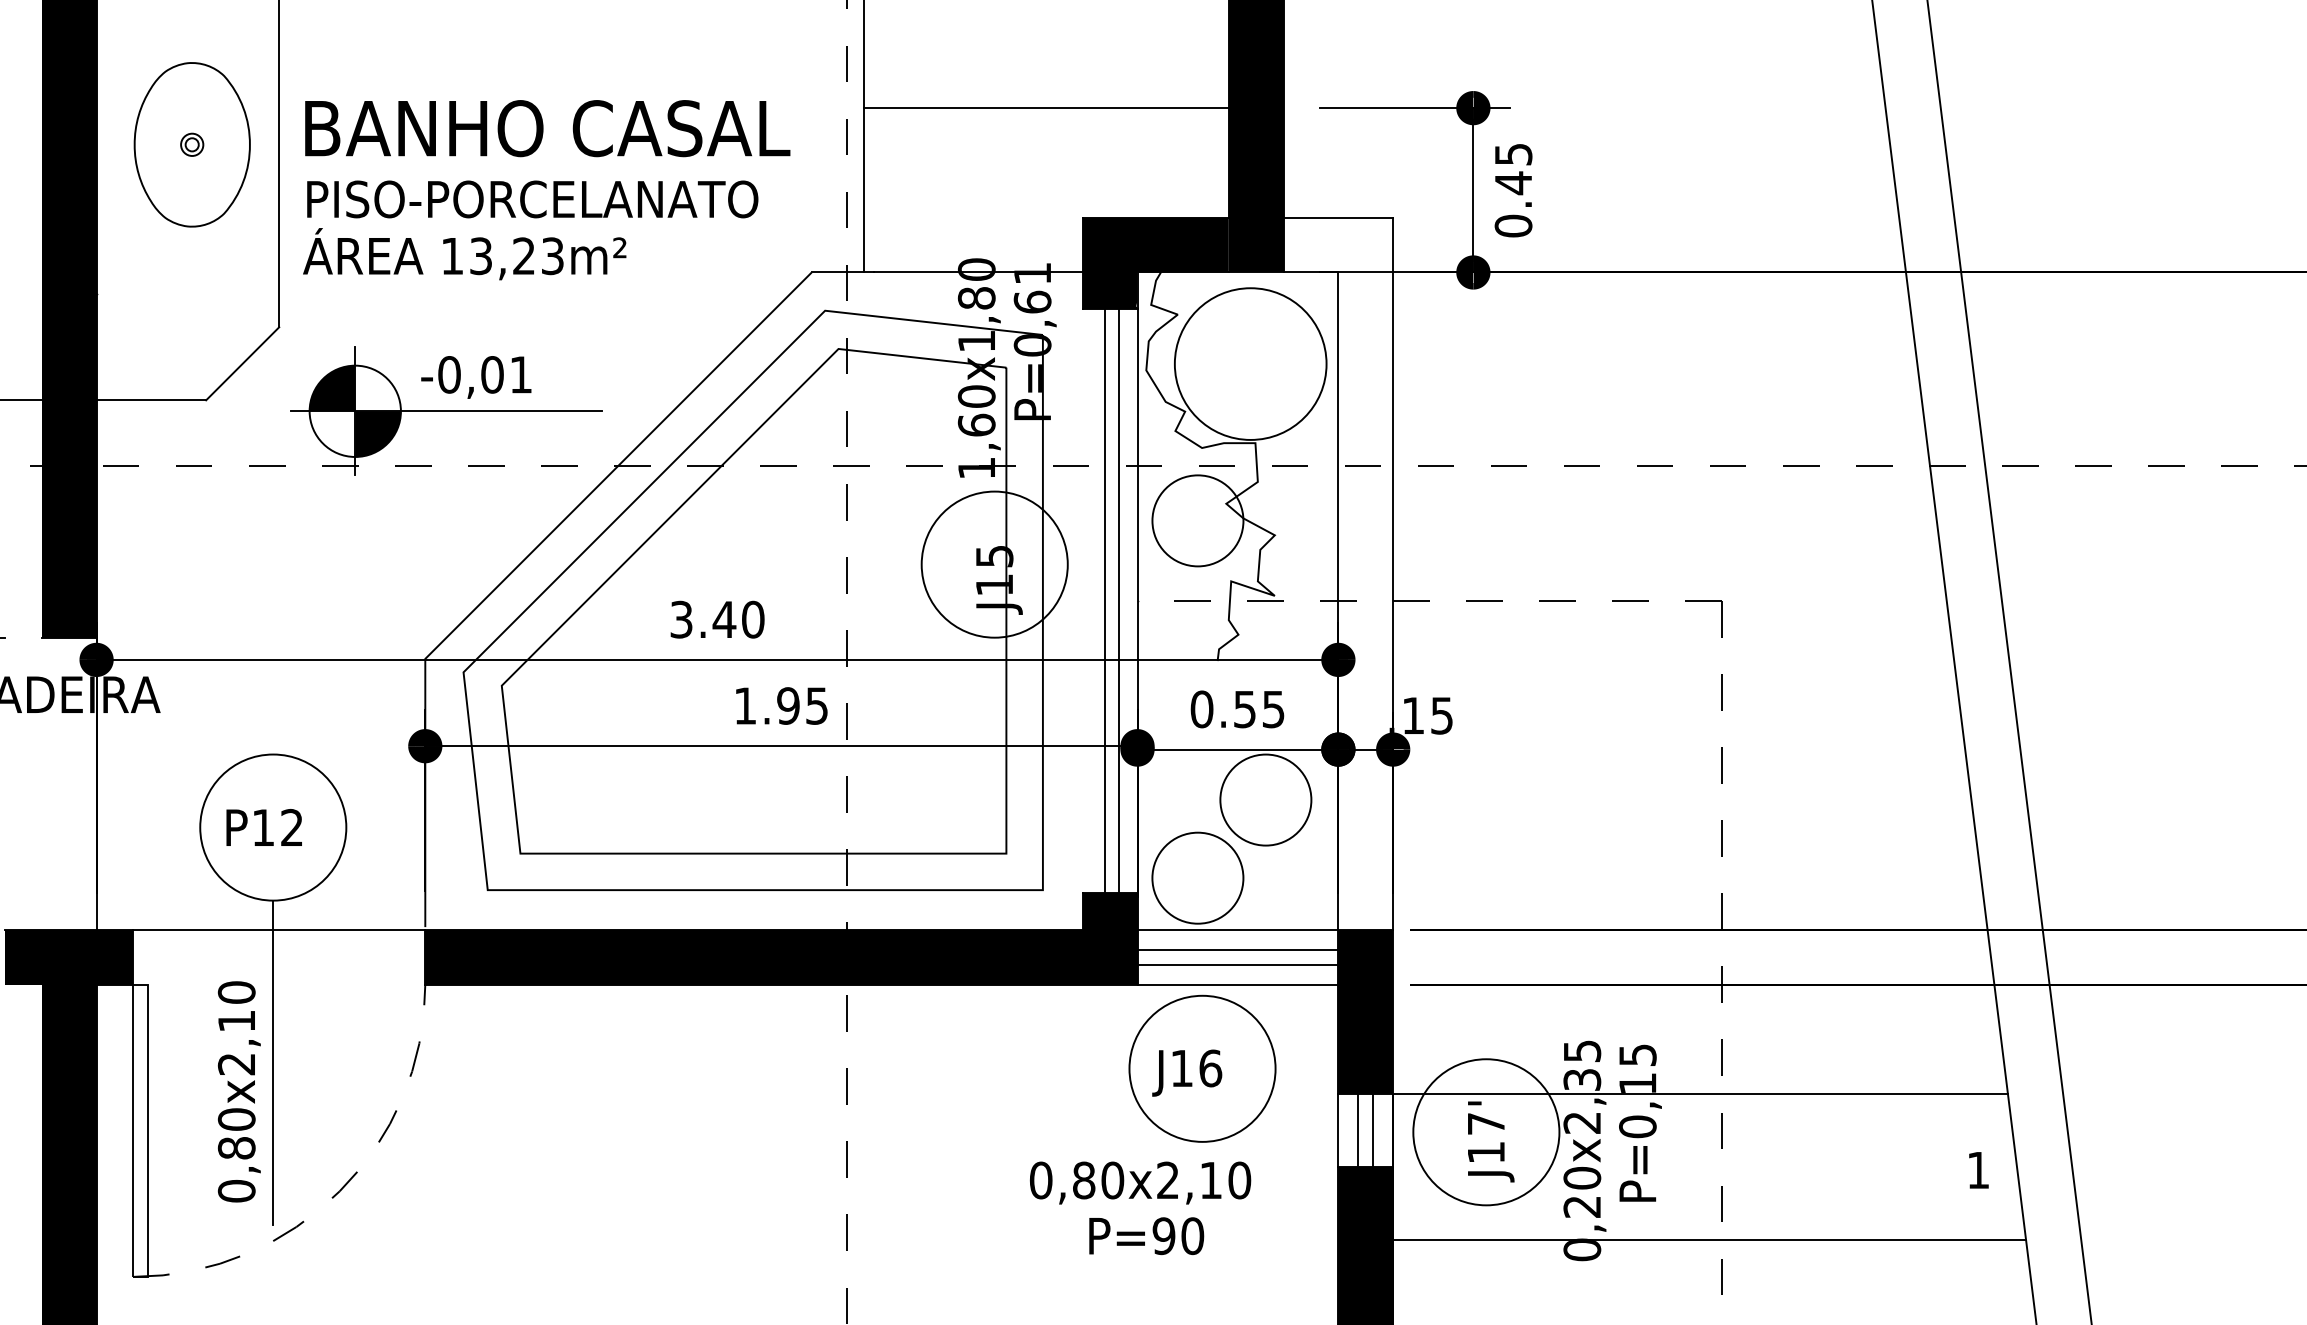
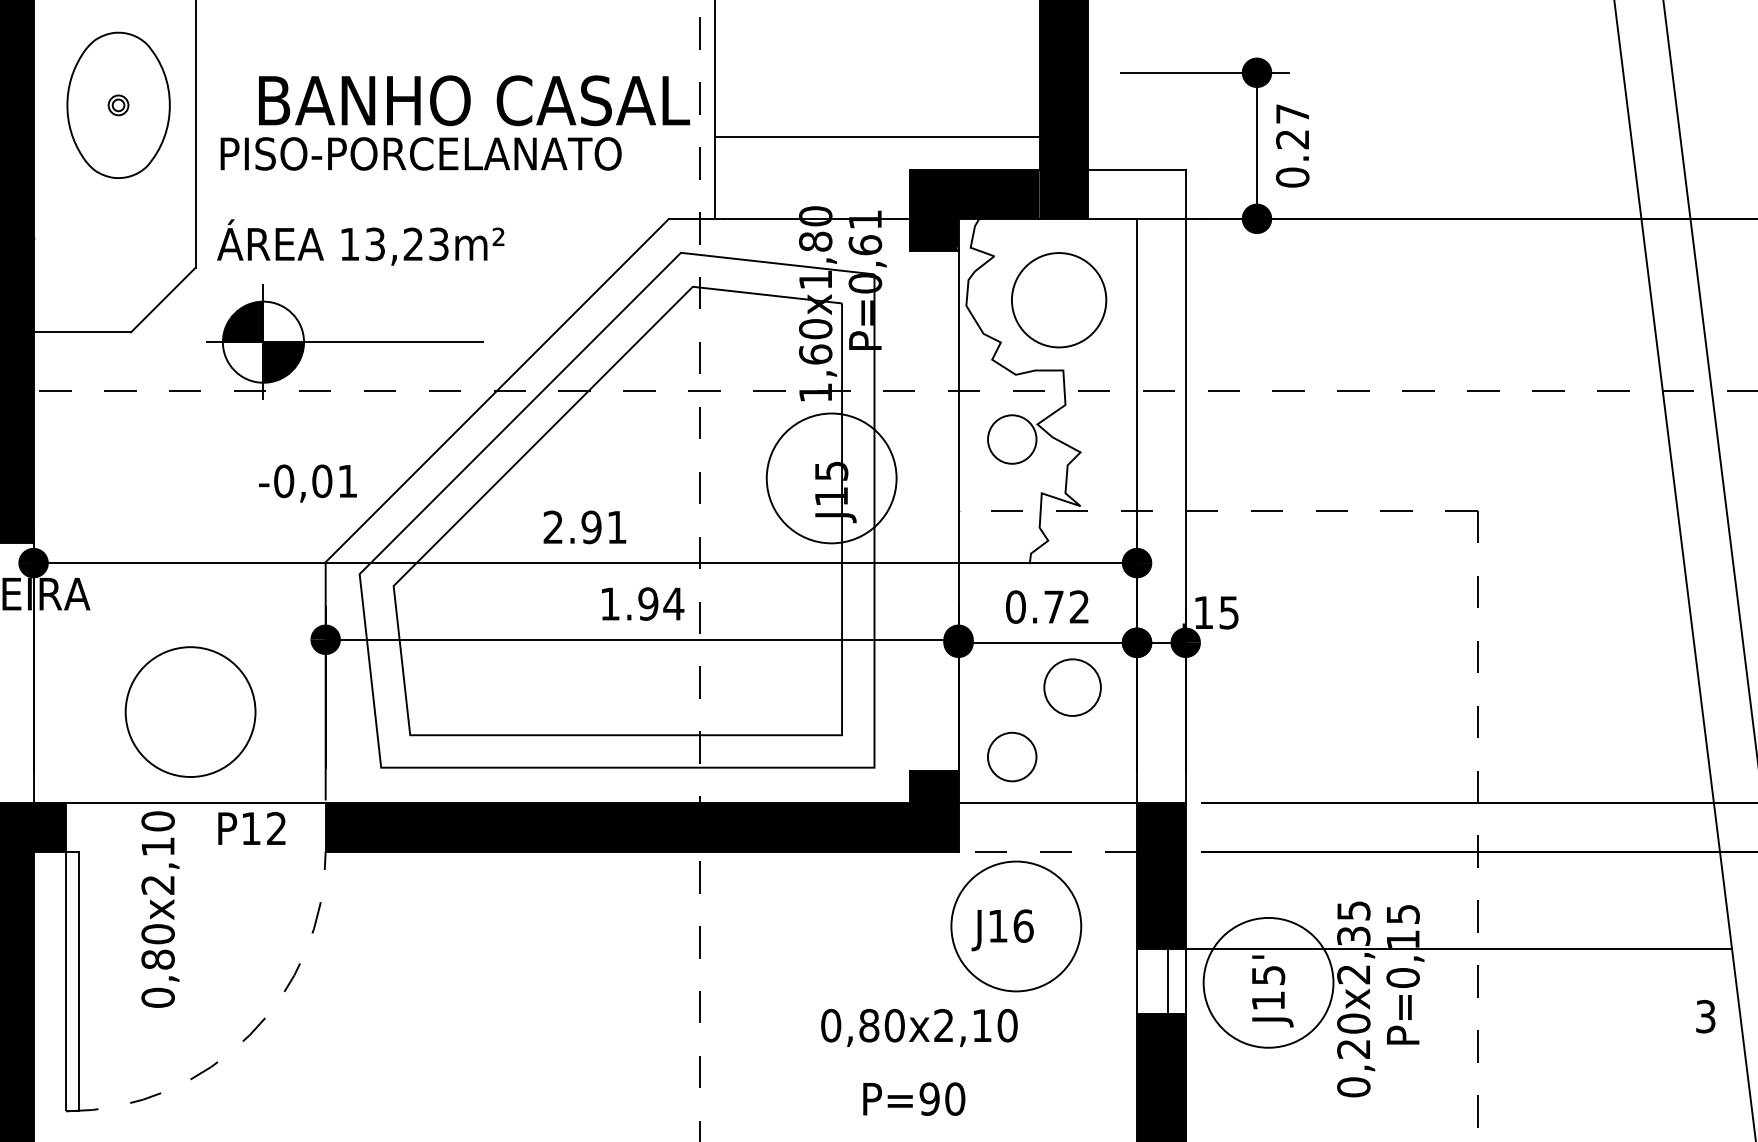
line: (1045, 108) -> (876, 137), moved
text: (547, 128) -> (474, 100), moved
text: (1513, 169) -> (1292, 127), 0.45 -> 0.27
text: (464, 254) -> (360, 242), moved
circle: (1250, 363) -> (1058, 299), size x0.7
text: (476, 377) -> (308, 483), moved
circle: (1197, 520) -> (1011, 439), size x0.6
line: (1104, 601) -> (929, 511), removed
line: (1119, 601) -> (942, 511), removed
text: (717, 619) -> (585, 527), 3.40 -> 2.91
text: (816, 705) -> (673, 603), 1.95 -> 1.94
text: (1259, 709) -> (1066, 607), 0.55 -> 0.72
circle: (1265, 799) -> (1072, 687), size x0.7
text: (263, 827) -> (251, 828), moved
circle: (1197, 877) -> (1011, 756), size x0.6
line: (1237, 950) -> (1047, 821), removed
line: (1237, 964) -> (1047, 833), removed
line: (1237, 984) -> (1047, 851), solid -> dashed
line: (273, 1062) -> (190, 920), removed
text: (238, 1091) -> (159, 909), moved
text: (1486, 1123) -> (1268, 975), J17' -> J15'
line: (1358, 1130) -> (1154, 981), removed
text: (1978, 1170) -> (1705, 1016), 1 -> 3
text: (1140, 1182) -> (919, 1027), moved
text: (1146, 1236) -> (914, 1099), moved
line: (1709, 1240) -> (1466, 1079), removed

